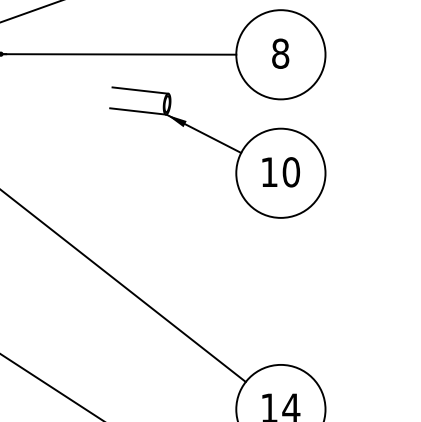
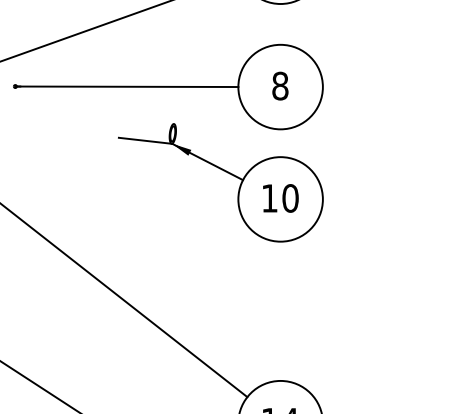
line: (140, 91) -> (147, 121), removed

